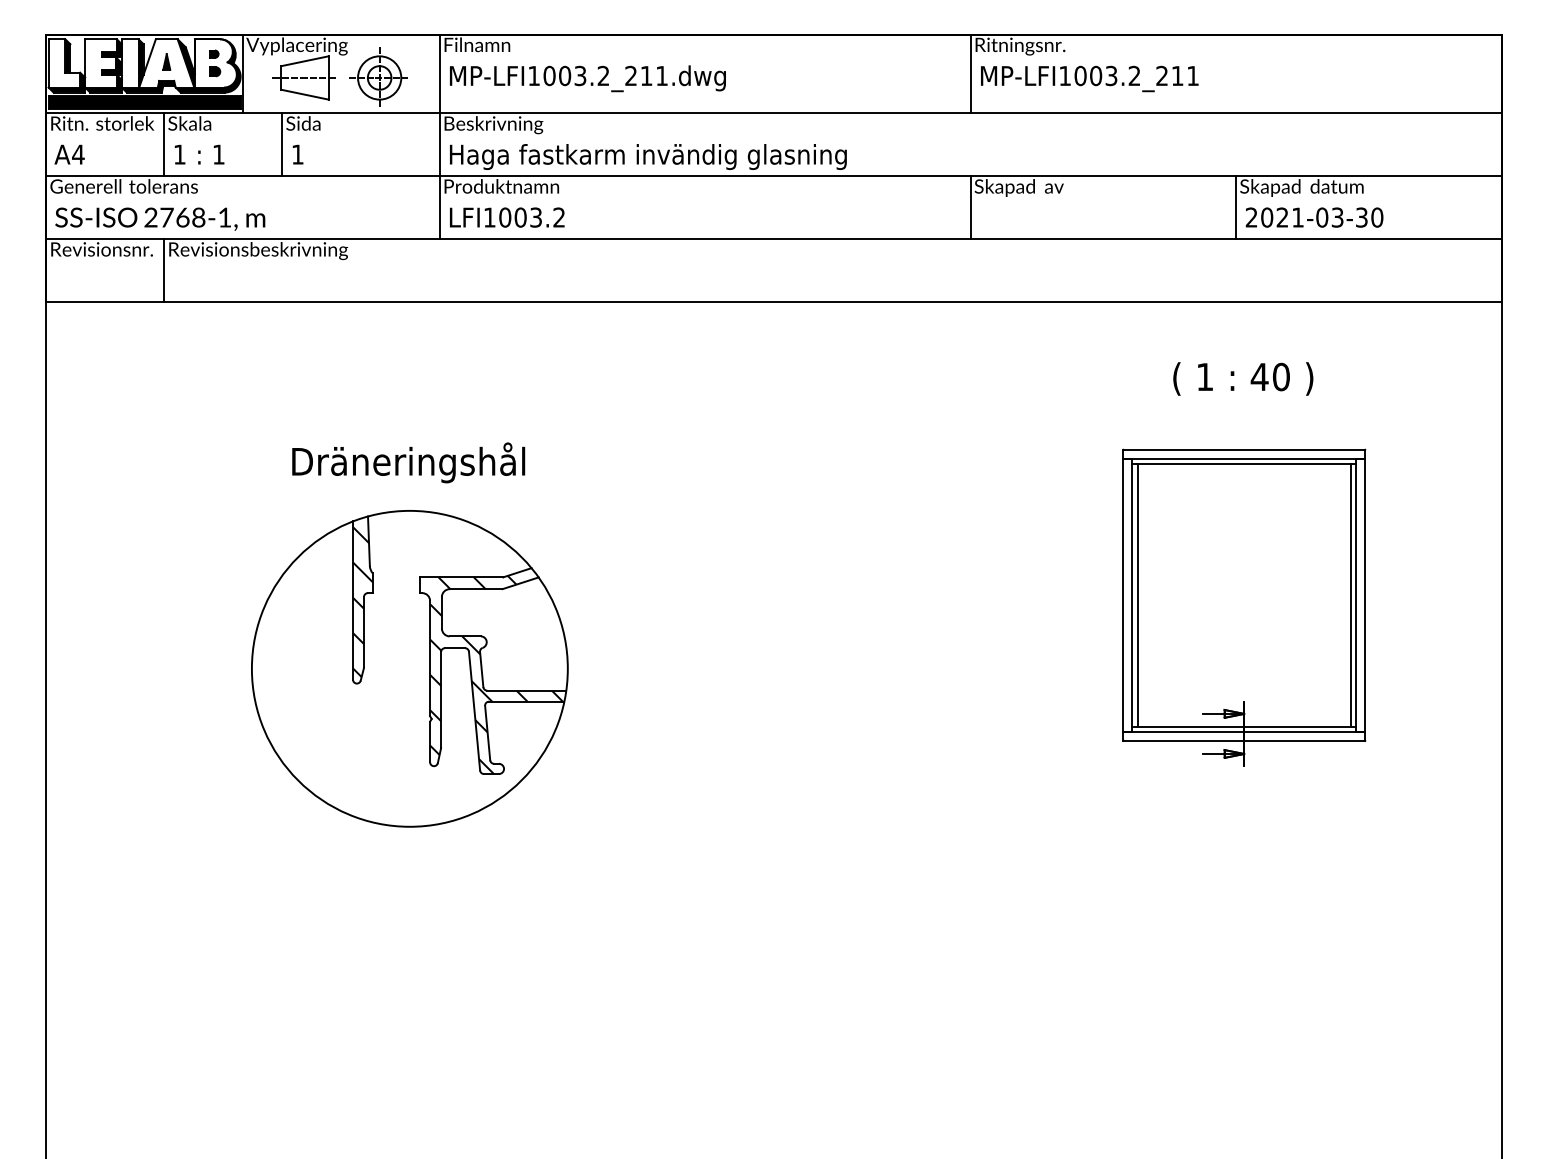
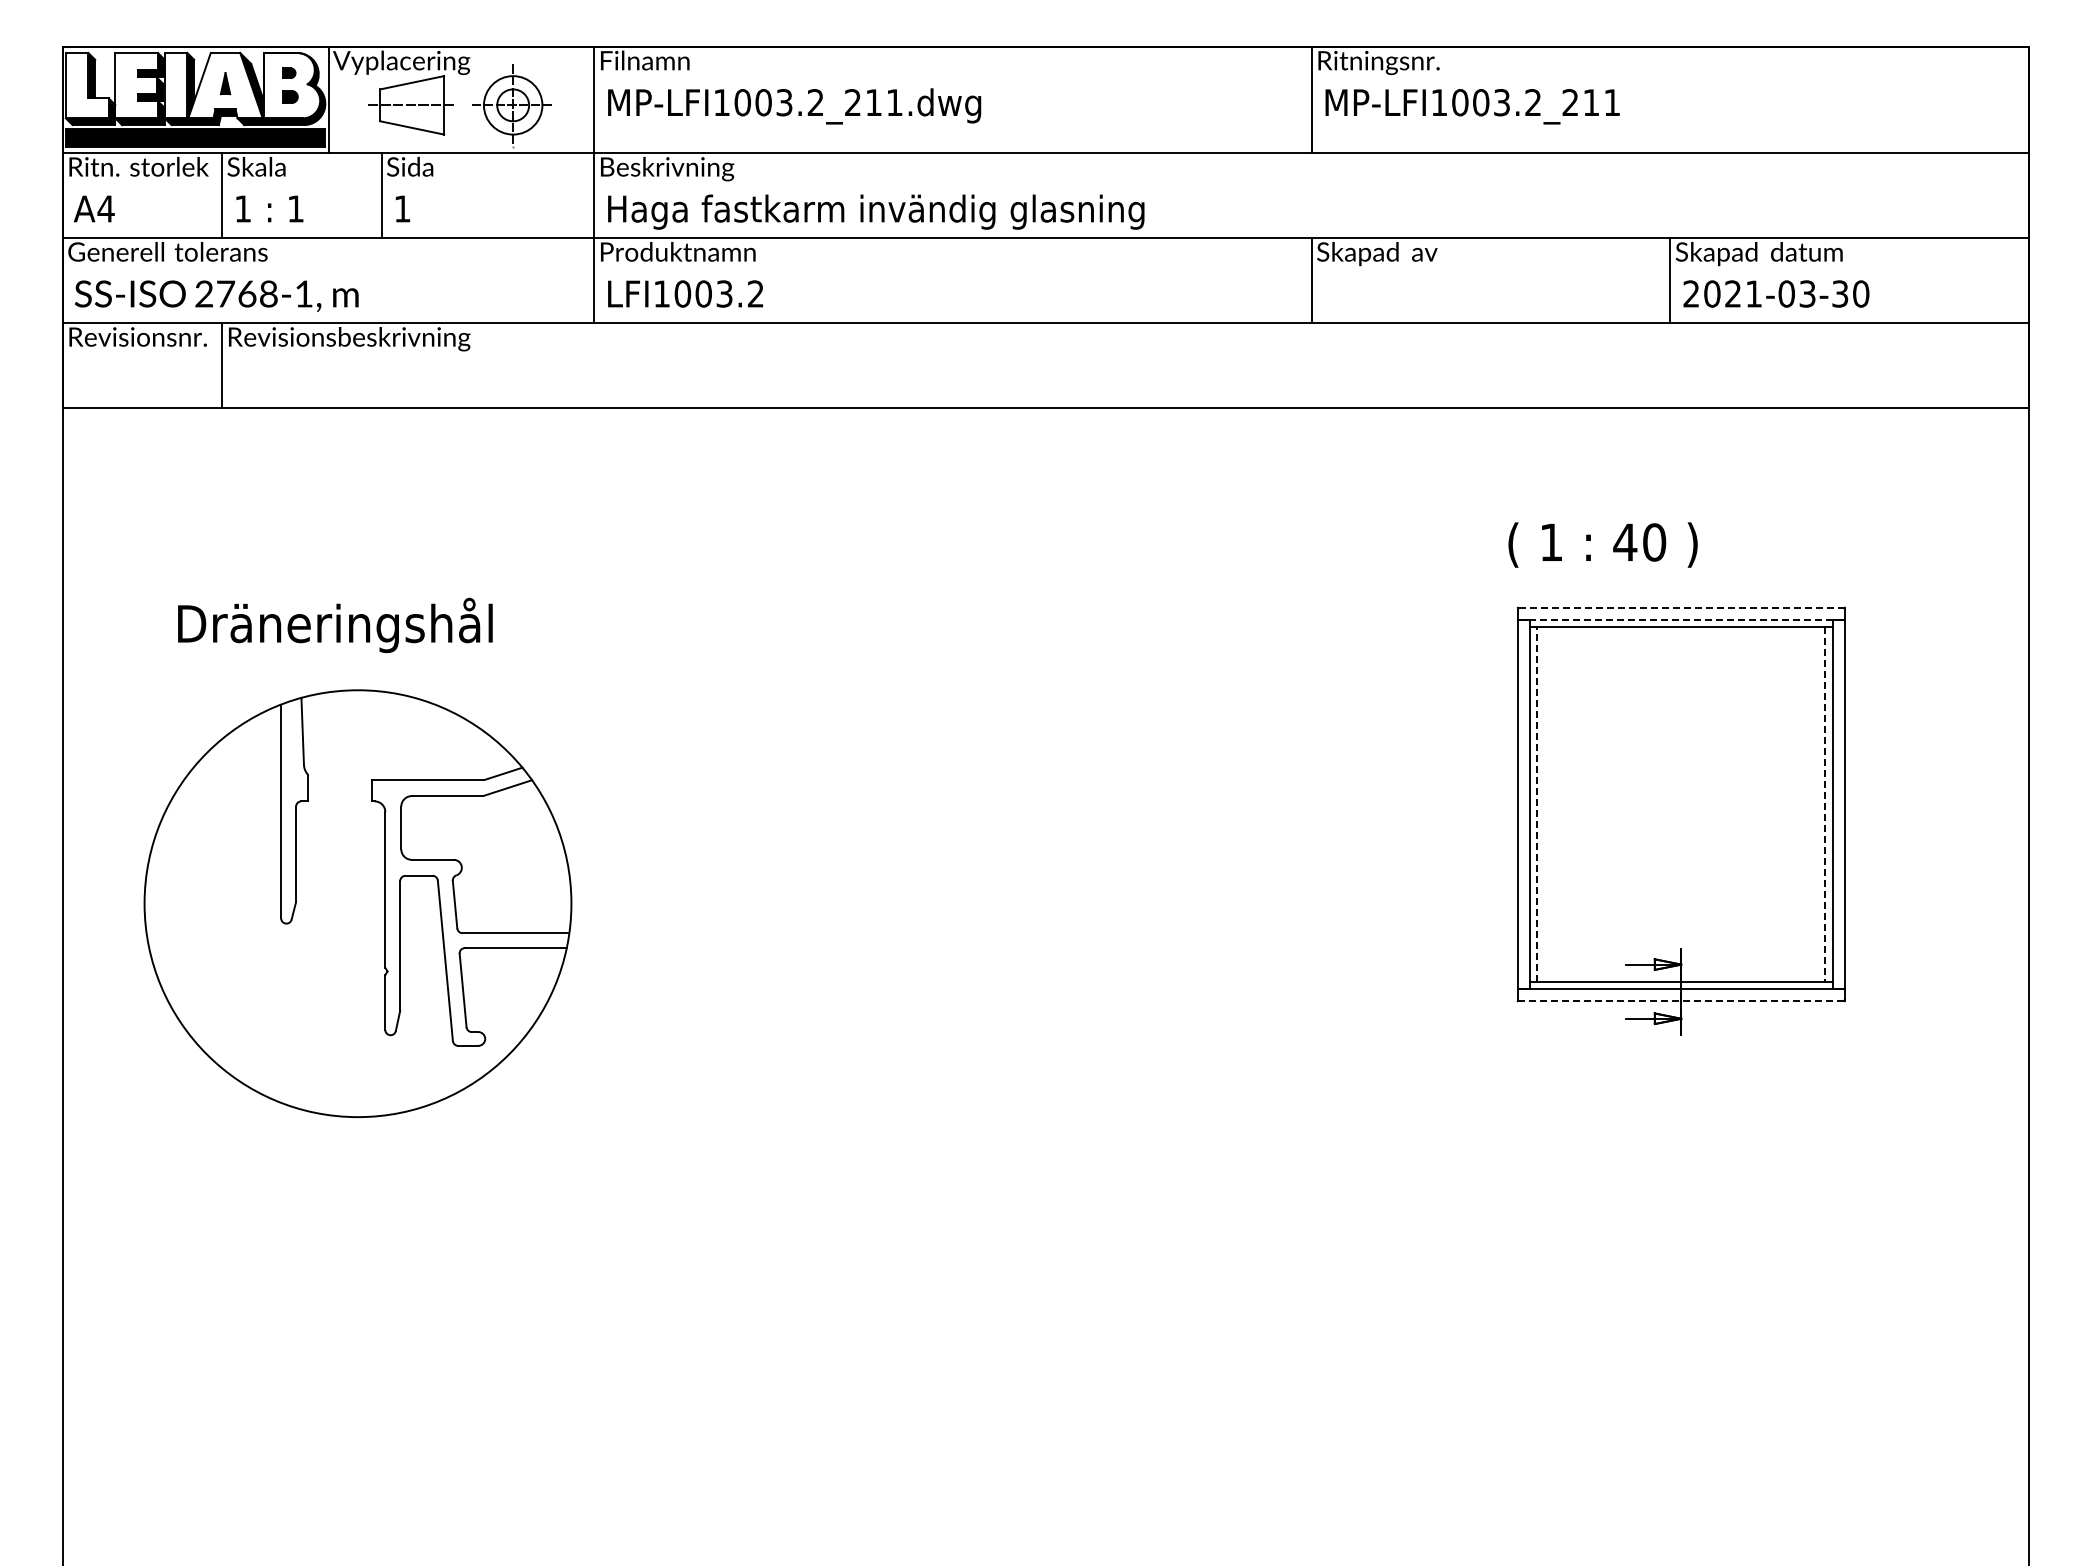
text: (1242, 378) -> (1602, 544), moved
line: (1243, 449) -> (1680, 607), solid -> dashed
line: (1243, 458) -> (1680, 619), solid -> dashed
text: (408, 462) -> (335, 625), moved
line: (1137, 594) -> (1537, 803), solid -> dashed
line: (1350, 595) -> (1825, 804), solid -> dashed
part: (409, 668) -> (357, 903), moved
line: (1244, 741) -> (1681, 1001), solid -> dashed

